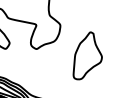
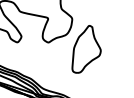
part: (87, 56) -> (86, 49), moved

